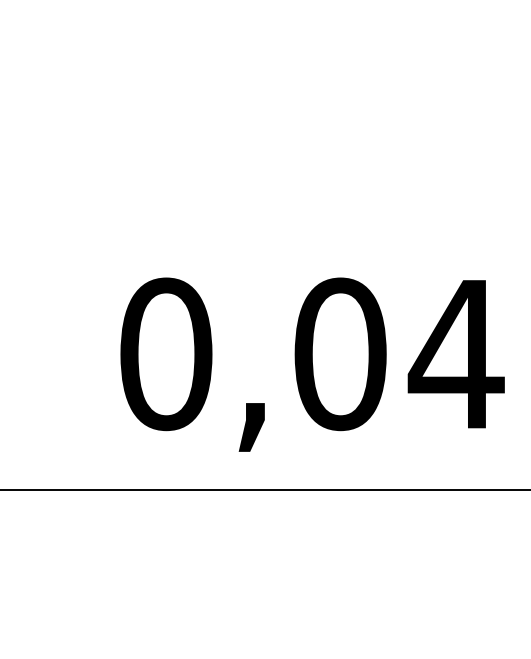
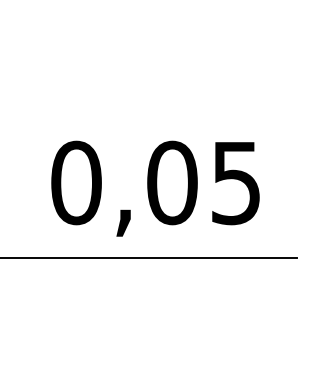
text: (455, 355) -> (235, 183), 0,04 -> 0,05

